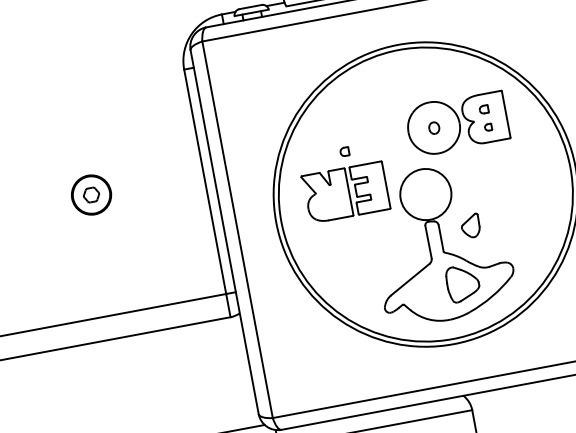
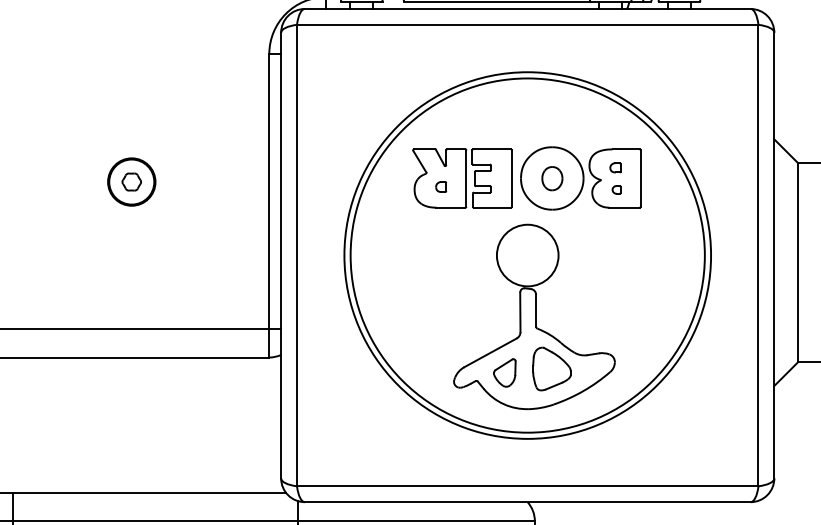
part: (434, 127) -> (552, 178), size x1.67
part: (345, 192) -> (462, 178), moved
part: (470, 225) -> (504, 372), moved

